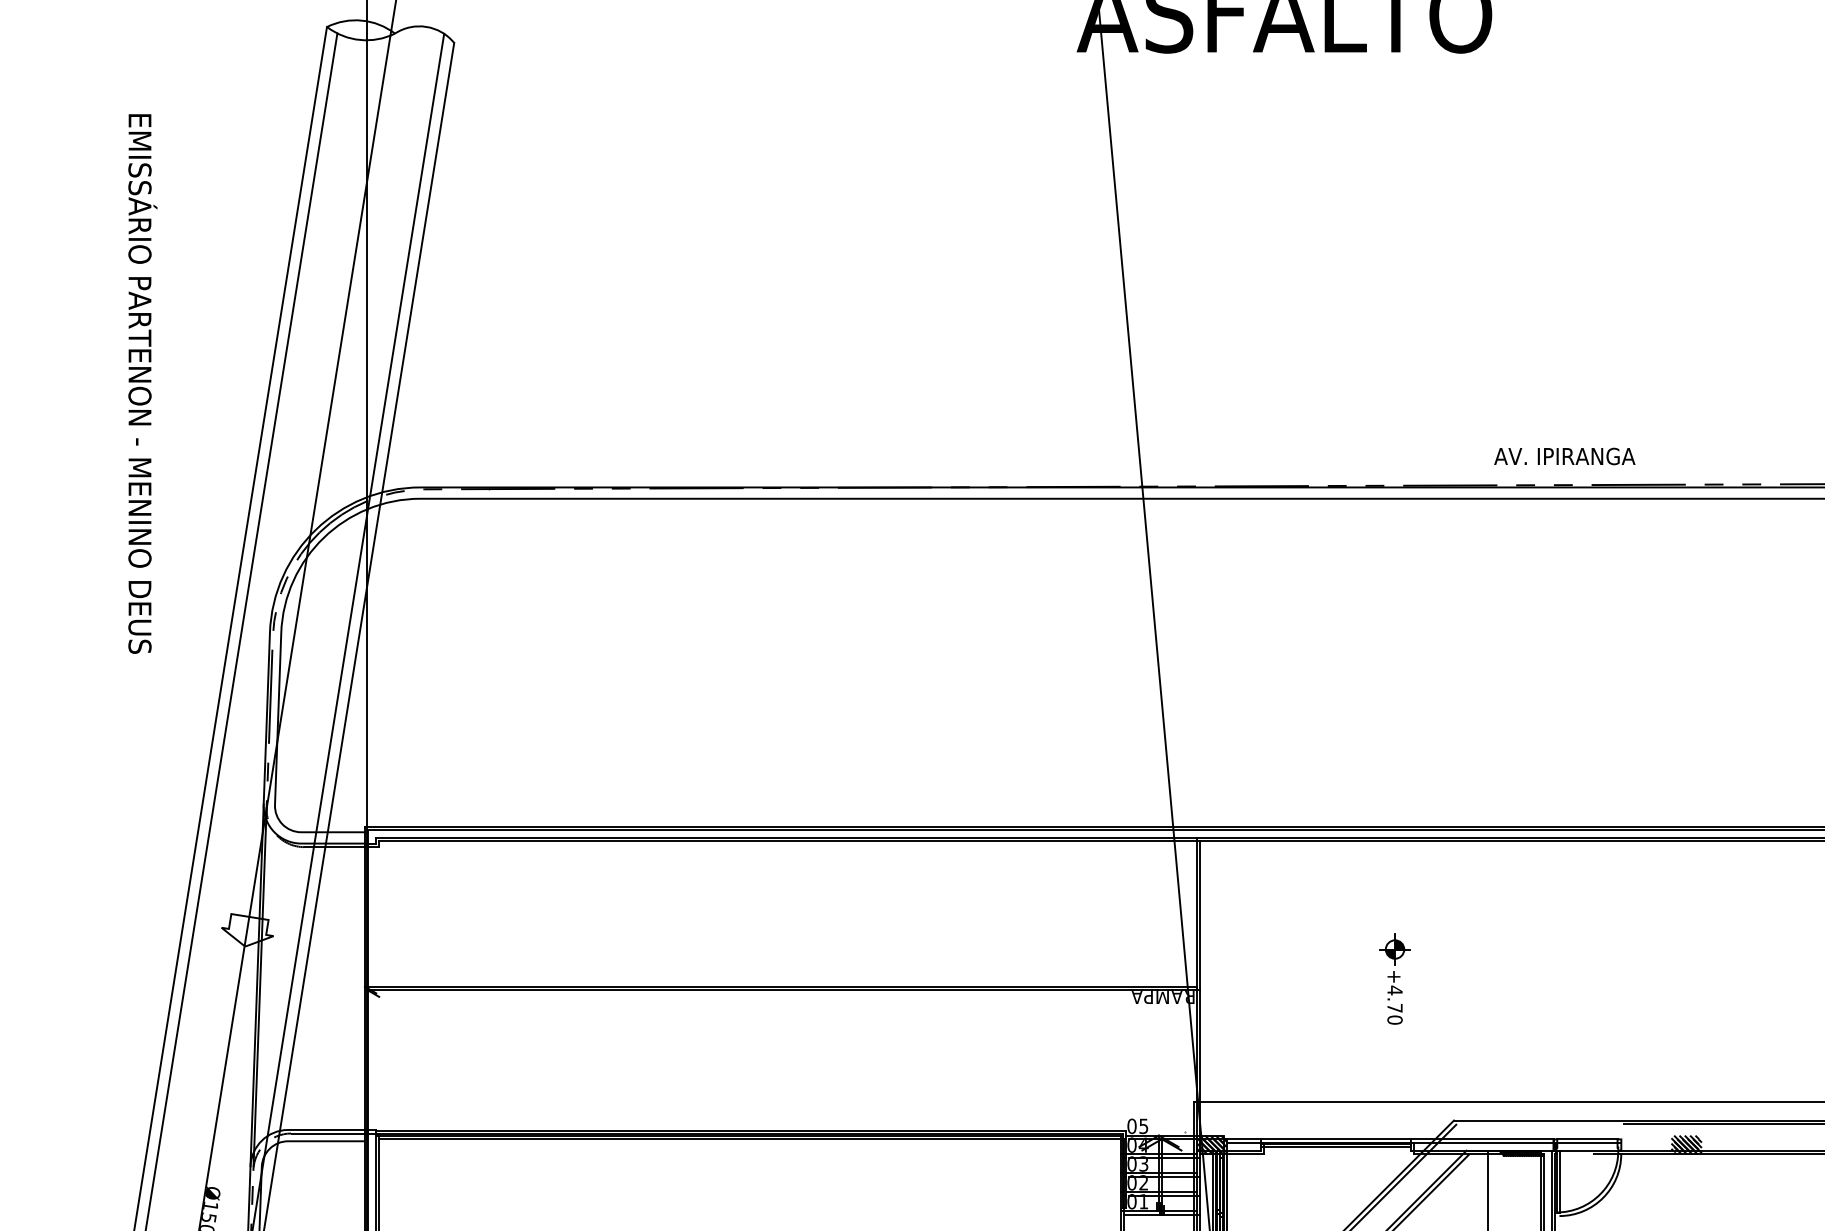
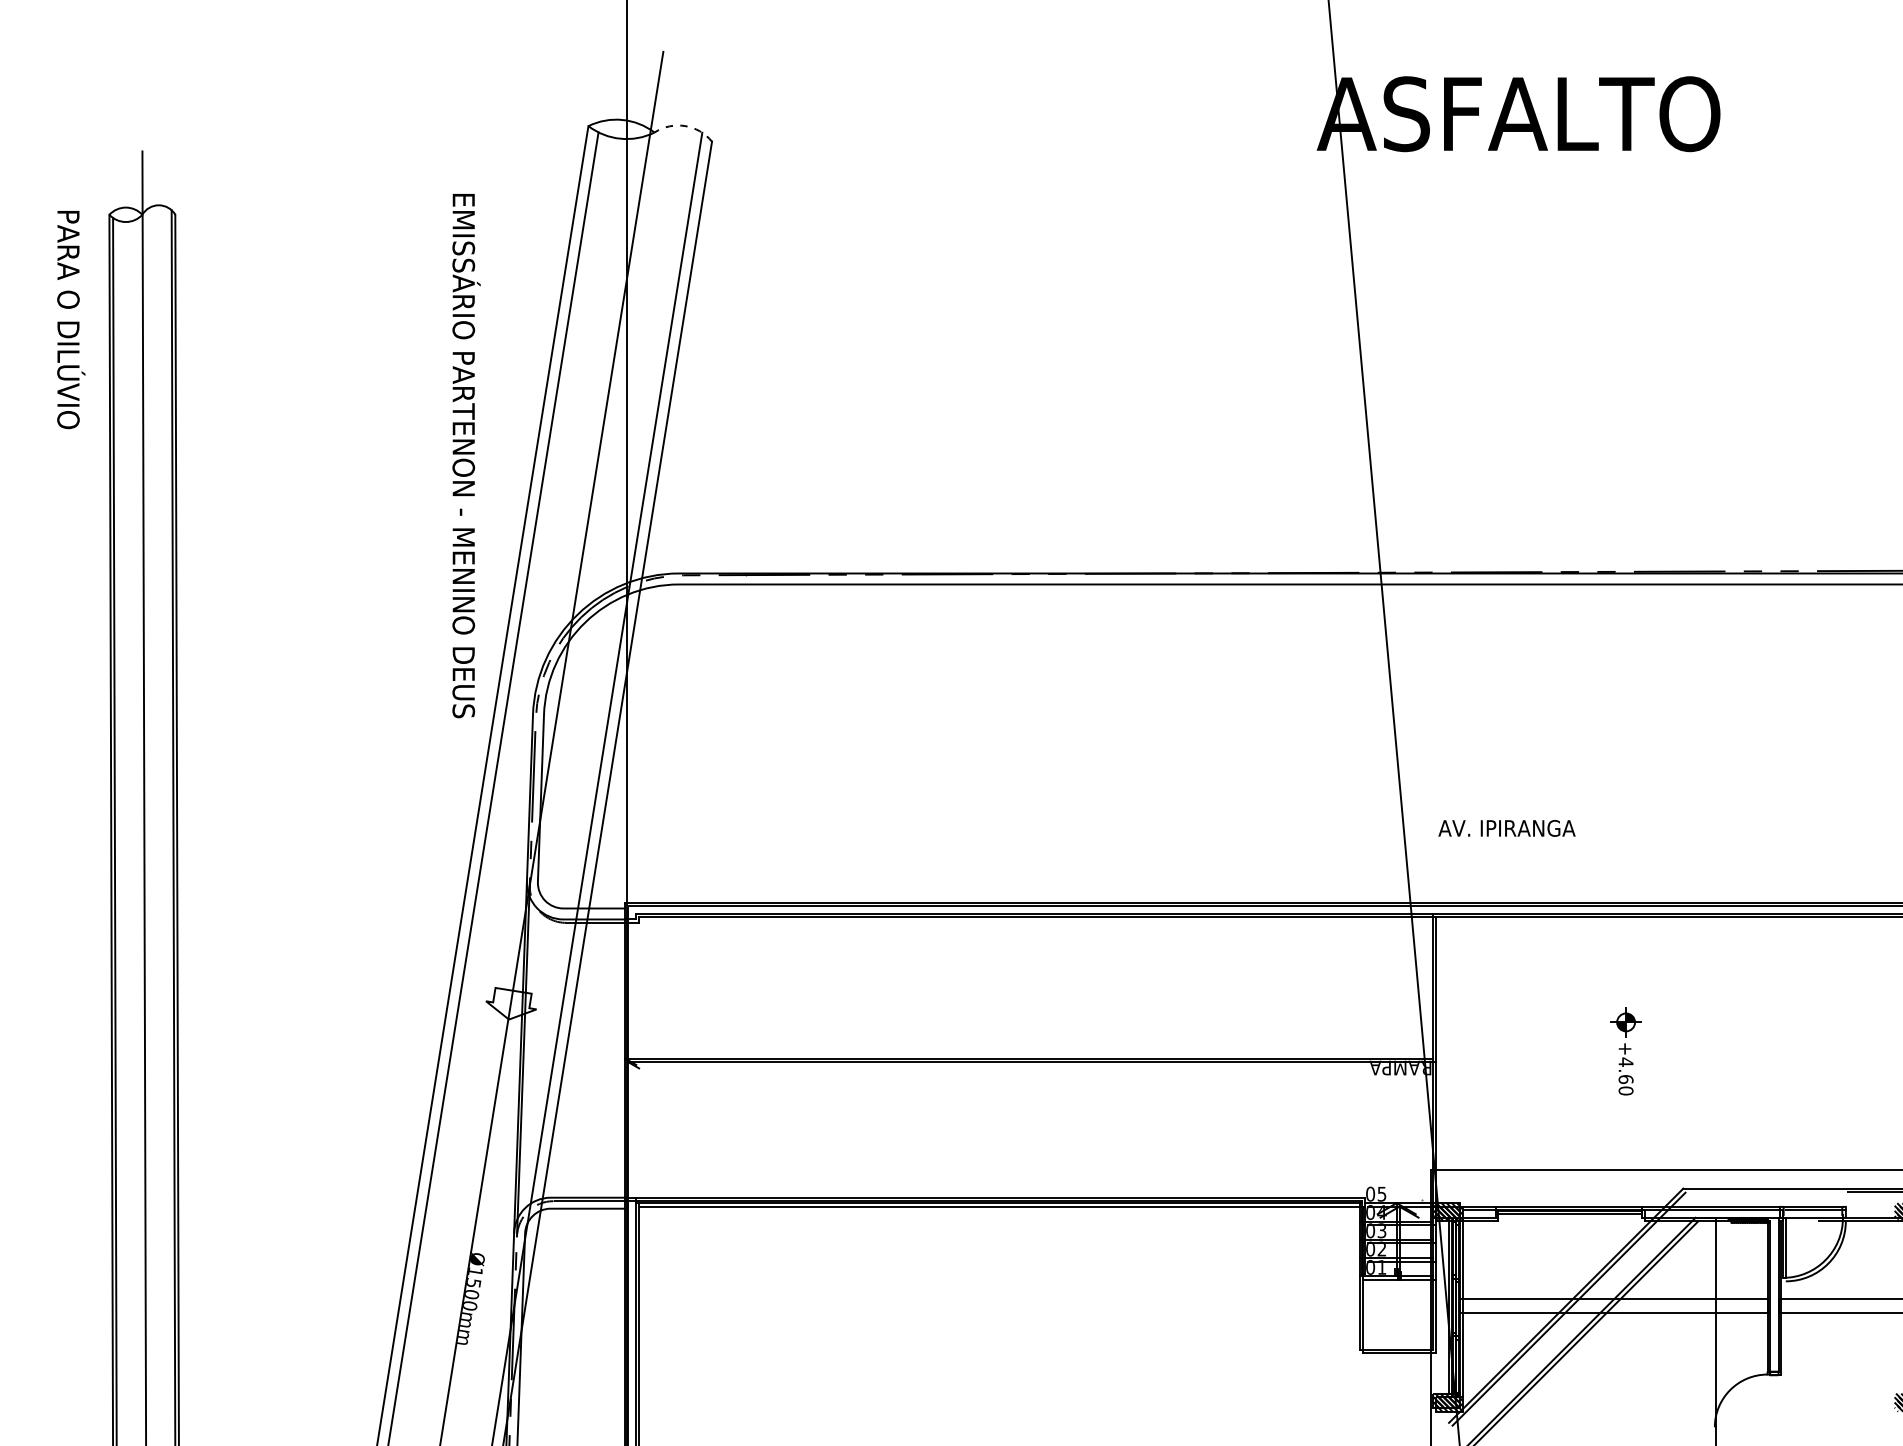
arc: (426, 27) -> (685, 126), solid -> dashed
text: (142, 384) -> (466, 456), moved
text: (1564, 456) -> (1506, 828), moved
text: (1394, 1008) -> (1625, 1079), +4.70 -> +4.60

